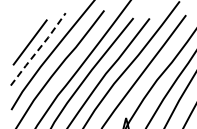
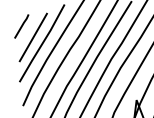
line: (19, 29) -> (21, 26), added
line: (38, 49) -> (42, 43), dashed -> solid

